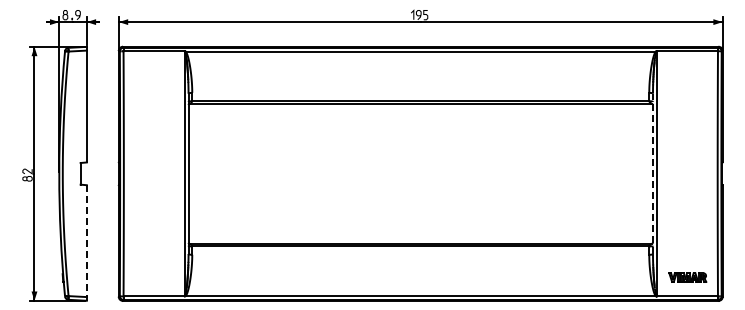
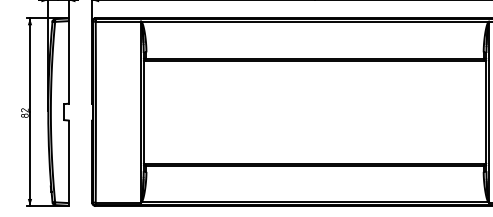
line: (652, 173) -> (486, 111), dashed -> solid
line: (86, 243) -> (68, 163), dashed -> solid

